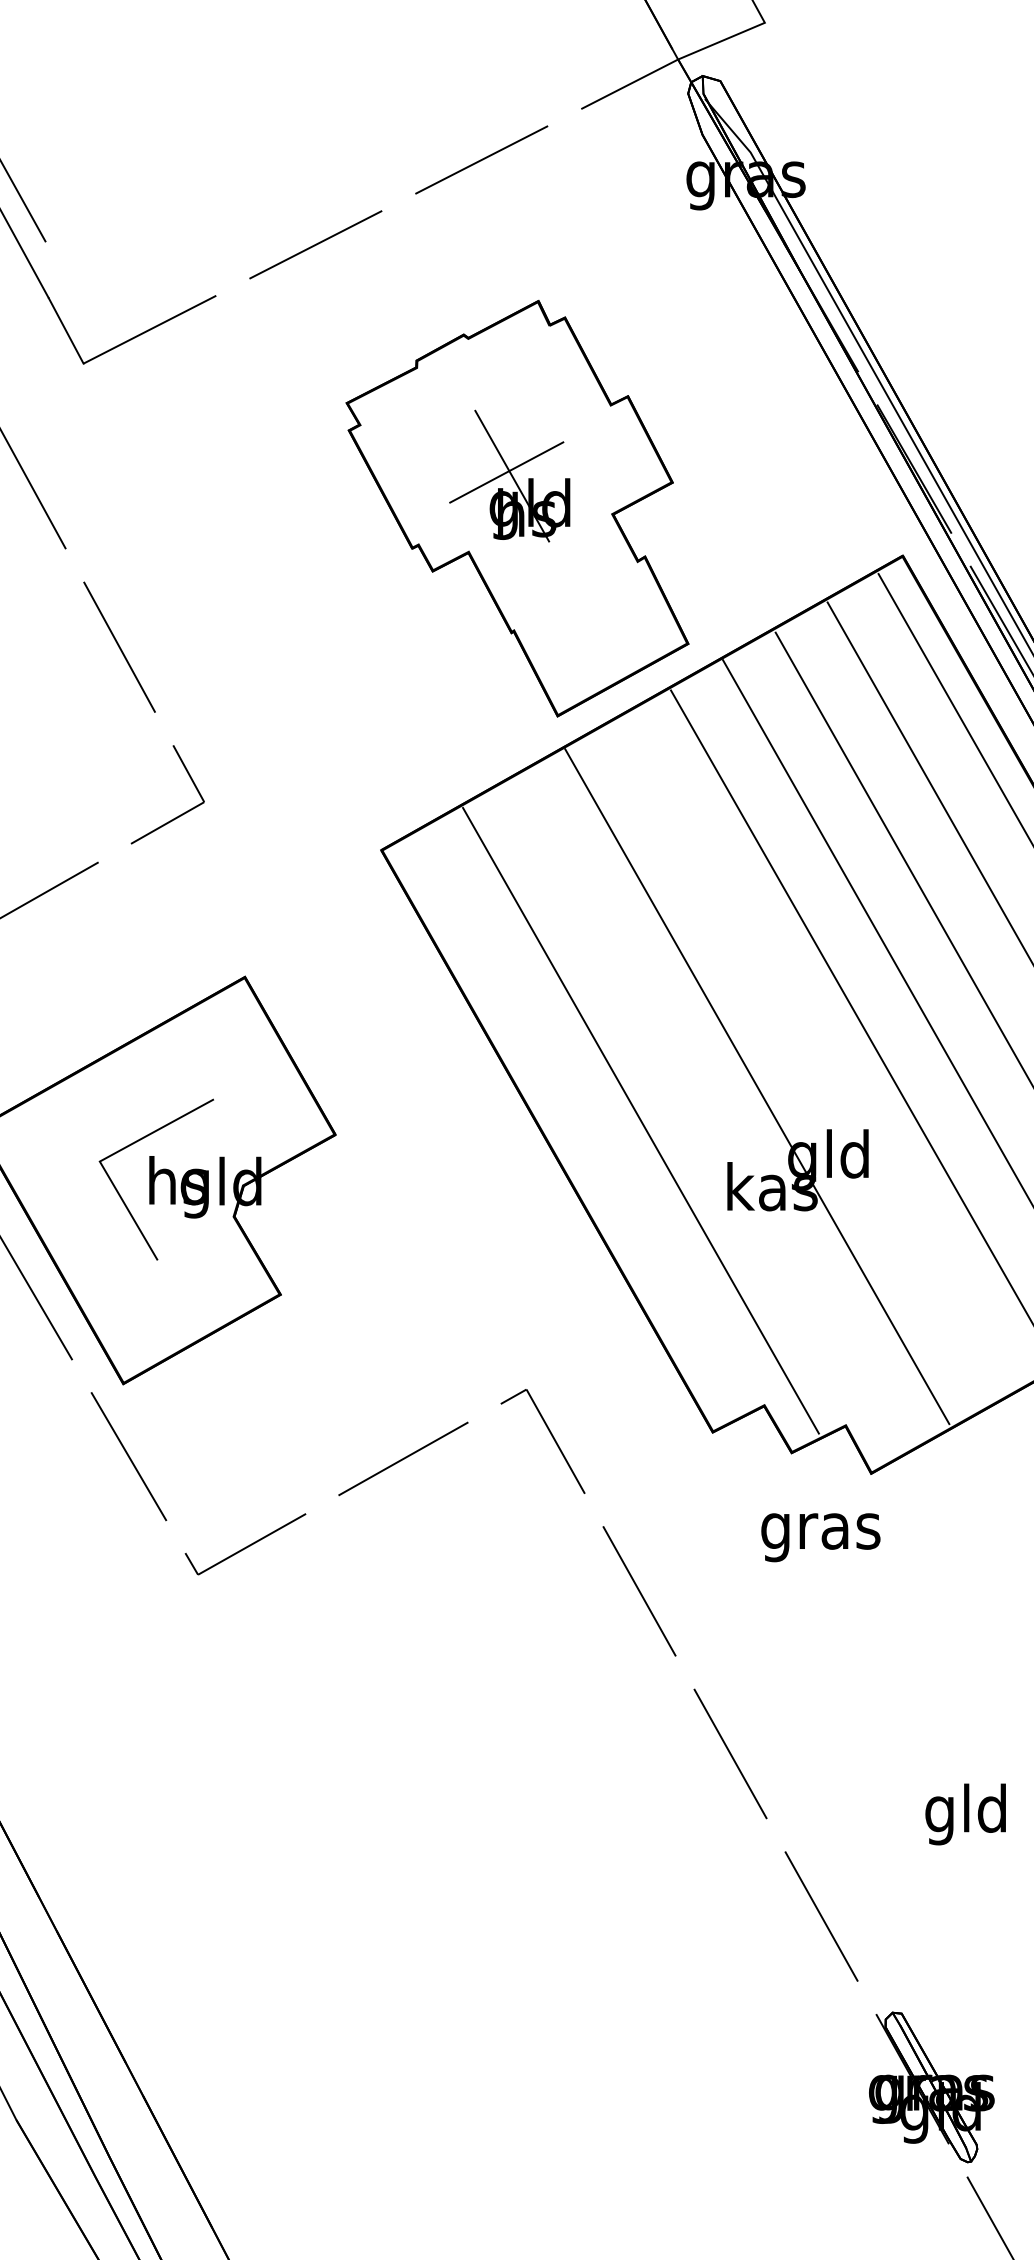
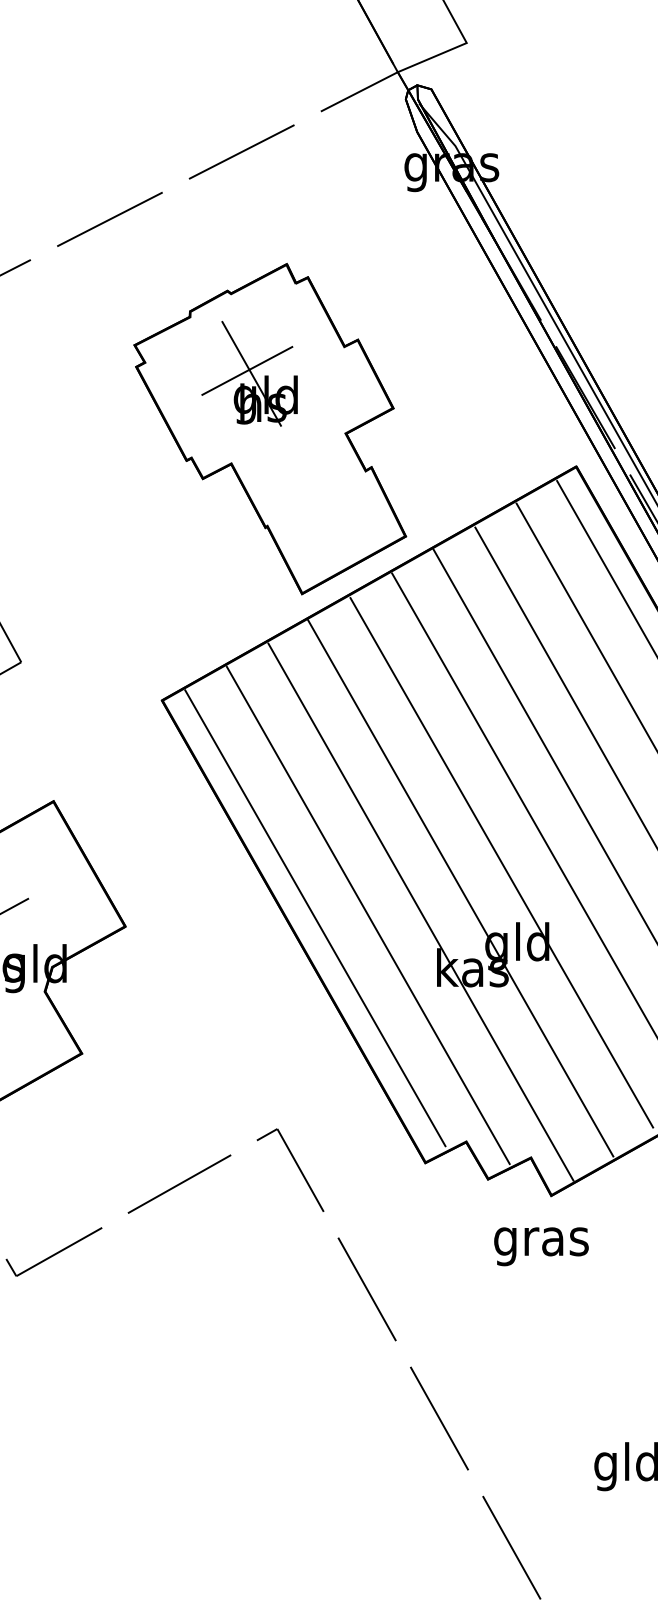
part: (509, 475) -> (249, 373), moved
line: (808, 1054) -> (501, 862), added
line: (707, 1116) -> (421, 912), added
line: (574, 1124) -> (315, 918), added
text: (820, 1537) -> (541, 1246), moved

